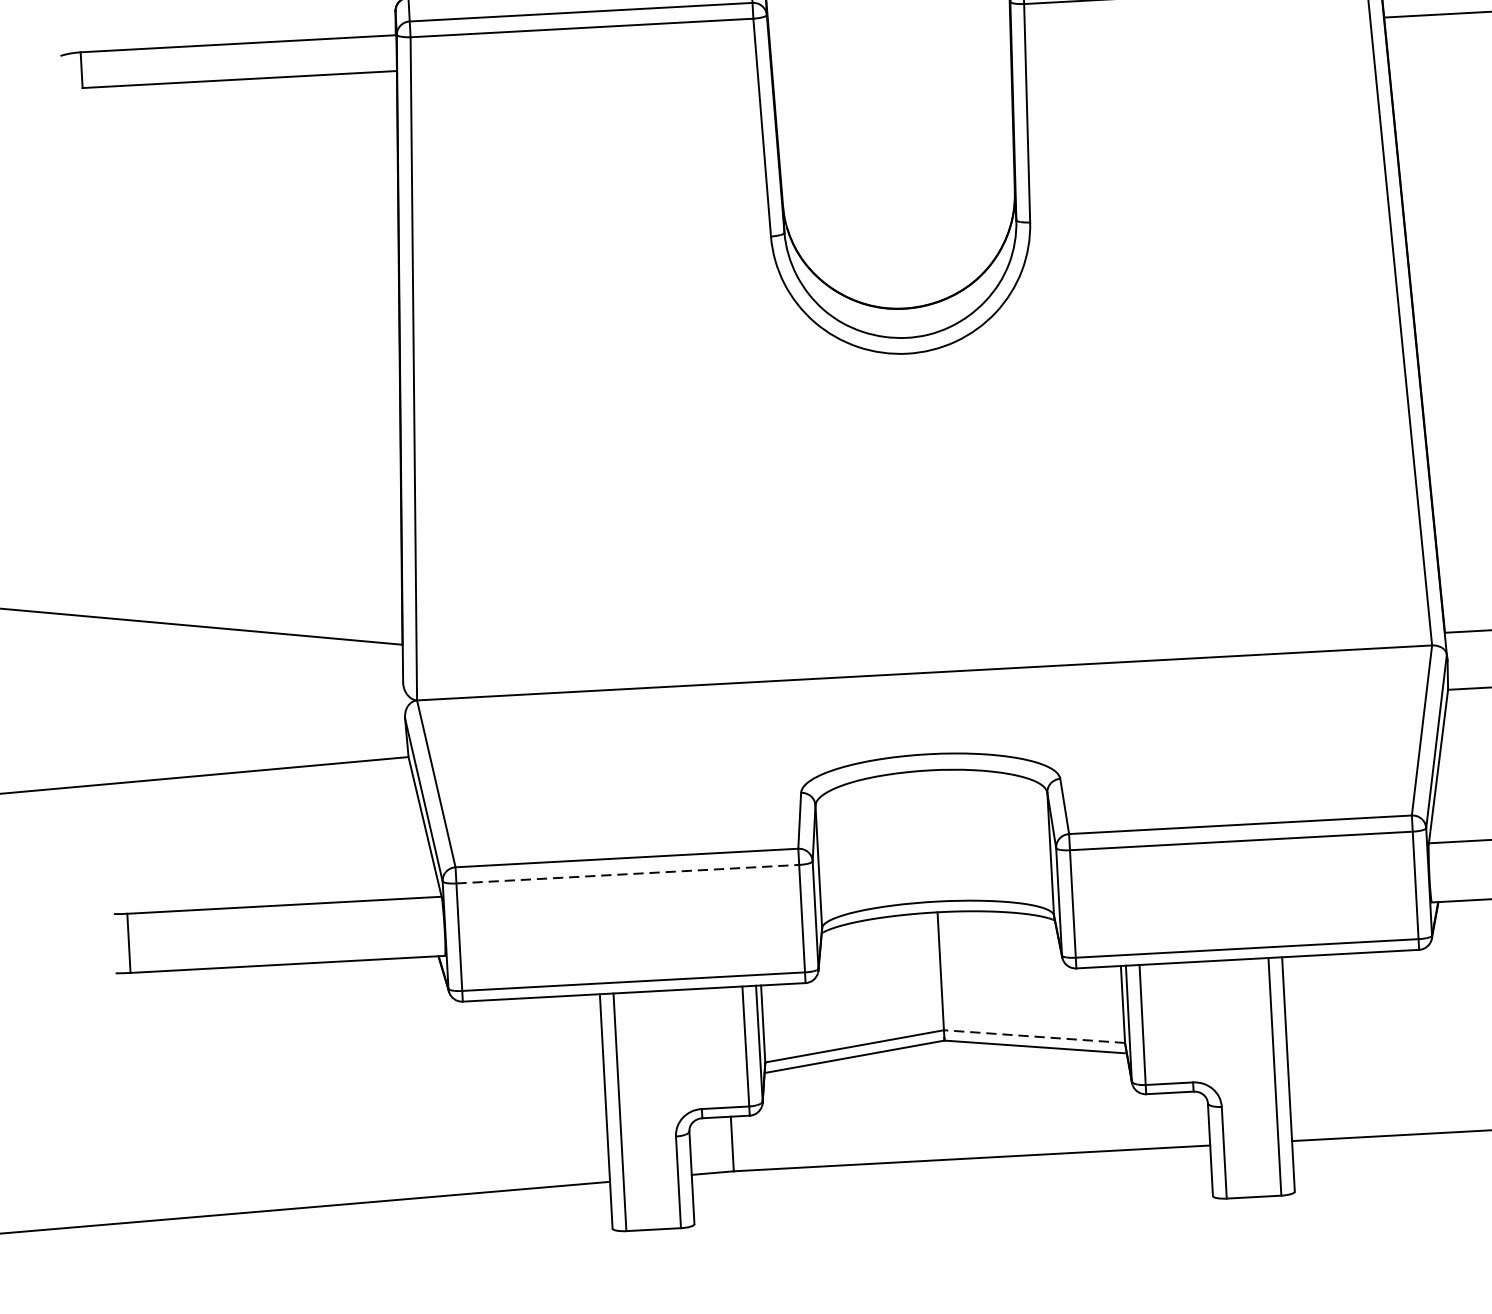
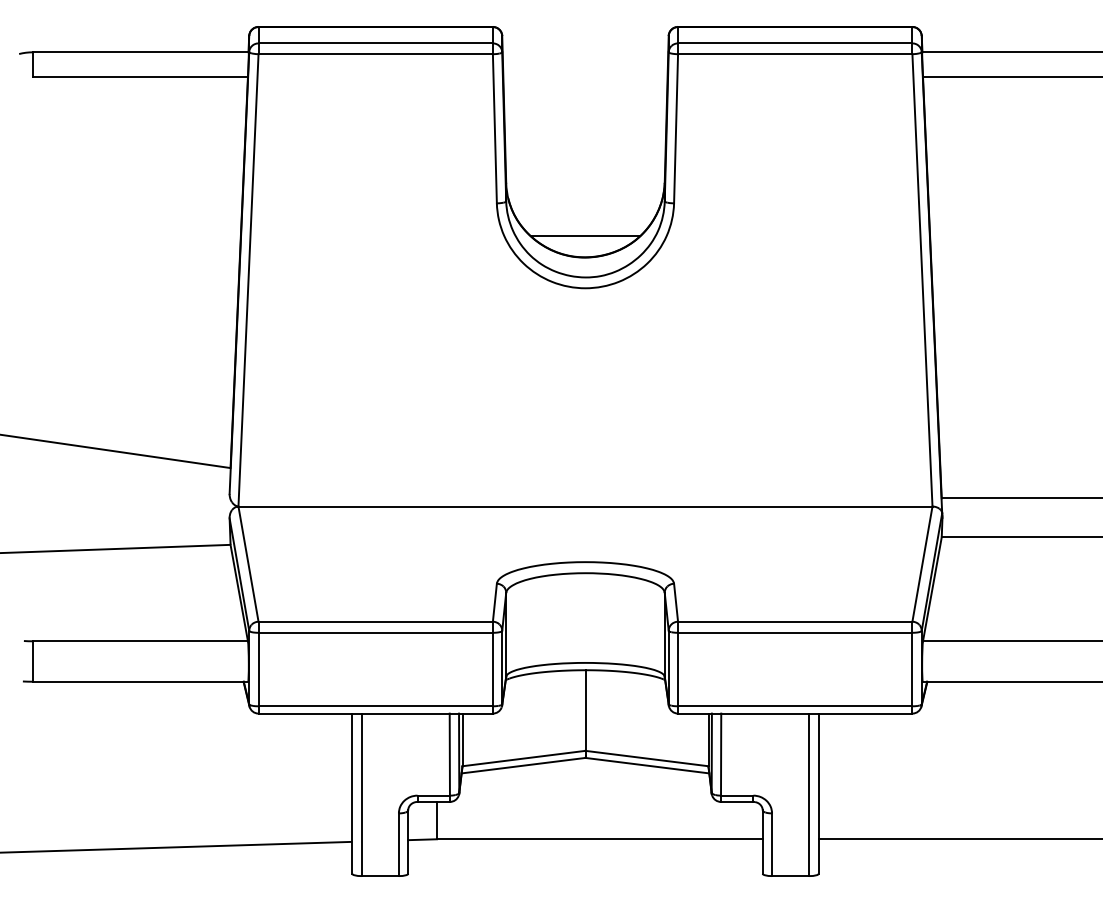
line: (903, 277) -> (585, 236), added
line: (628, 873) -> (376, 632), dashed -> solid
line: (1033, 1036) -> (646, 758), dashed -> solid

